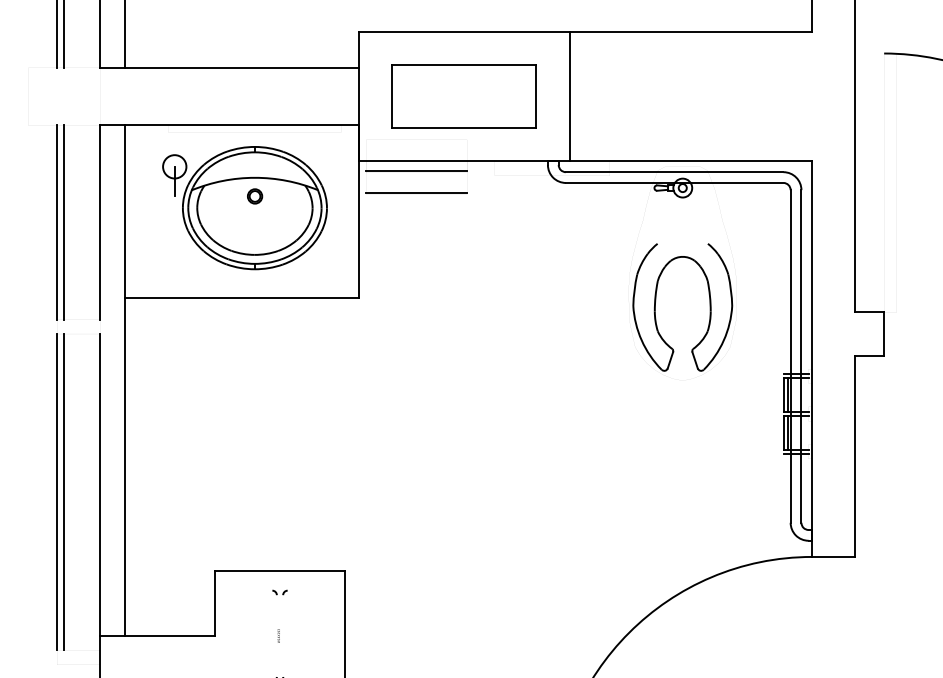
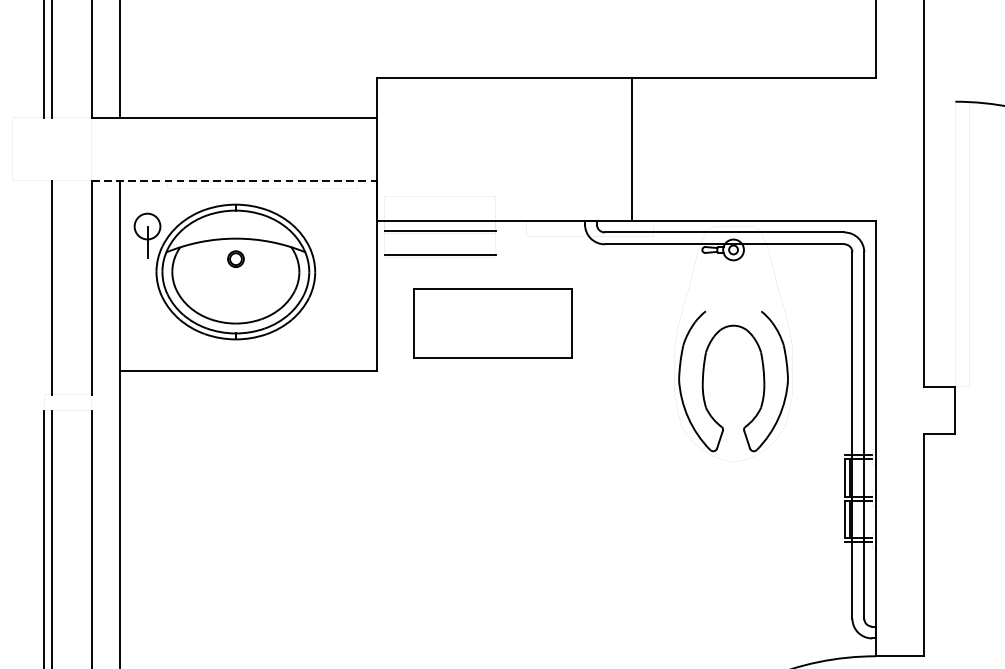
part: (463, 96) -> (492, 323), moved
line: (569, 96) -> (631, 149), moved
line: (230, 125) -> (235, 181), solid -> dashed
part: (244, 208) -> (224, 272), moved
line: (57, 222) -> (44, 287), removed

